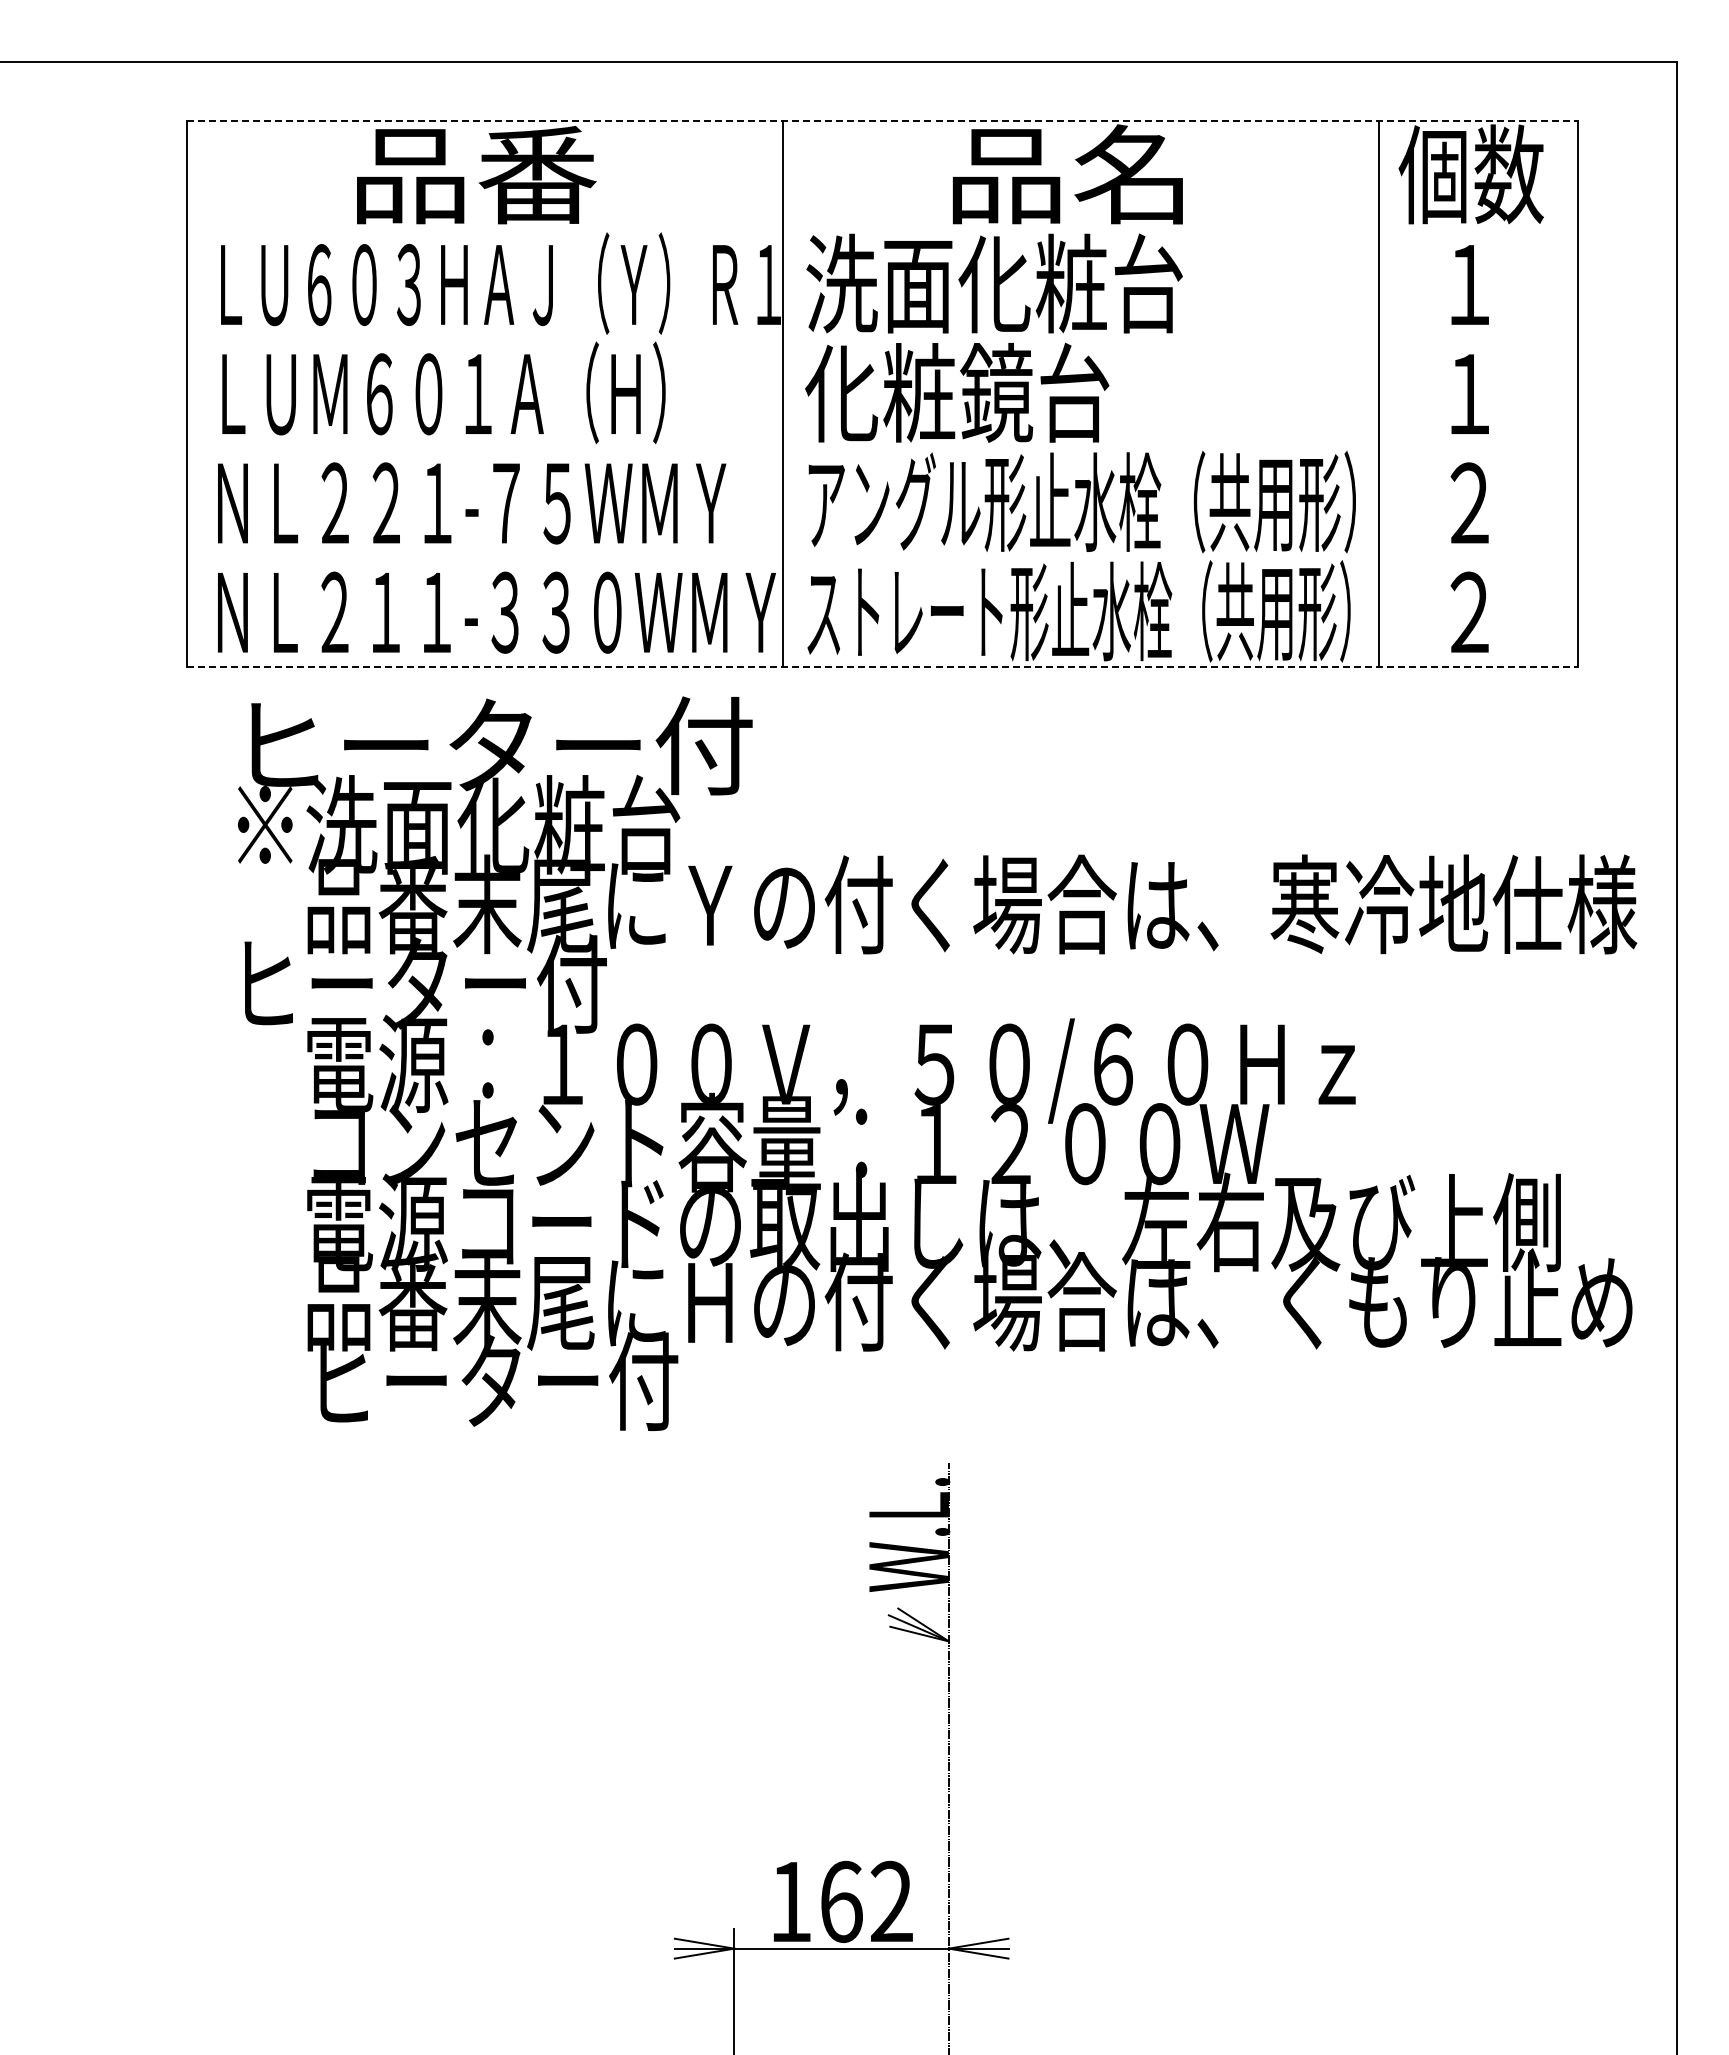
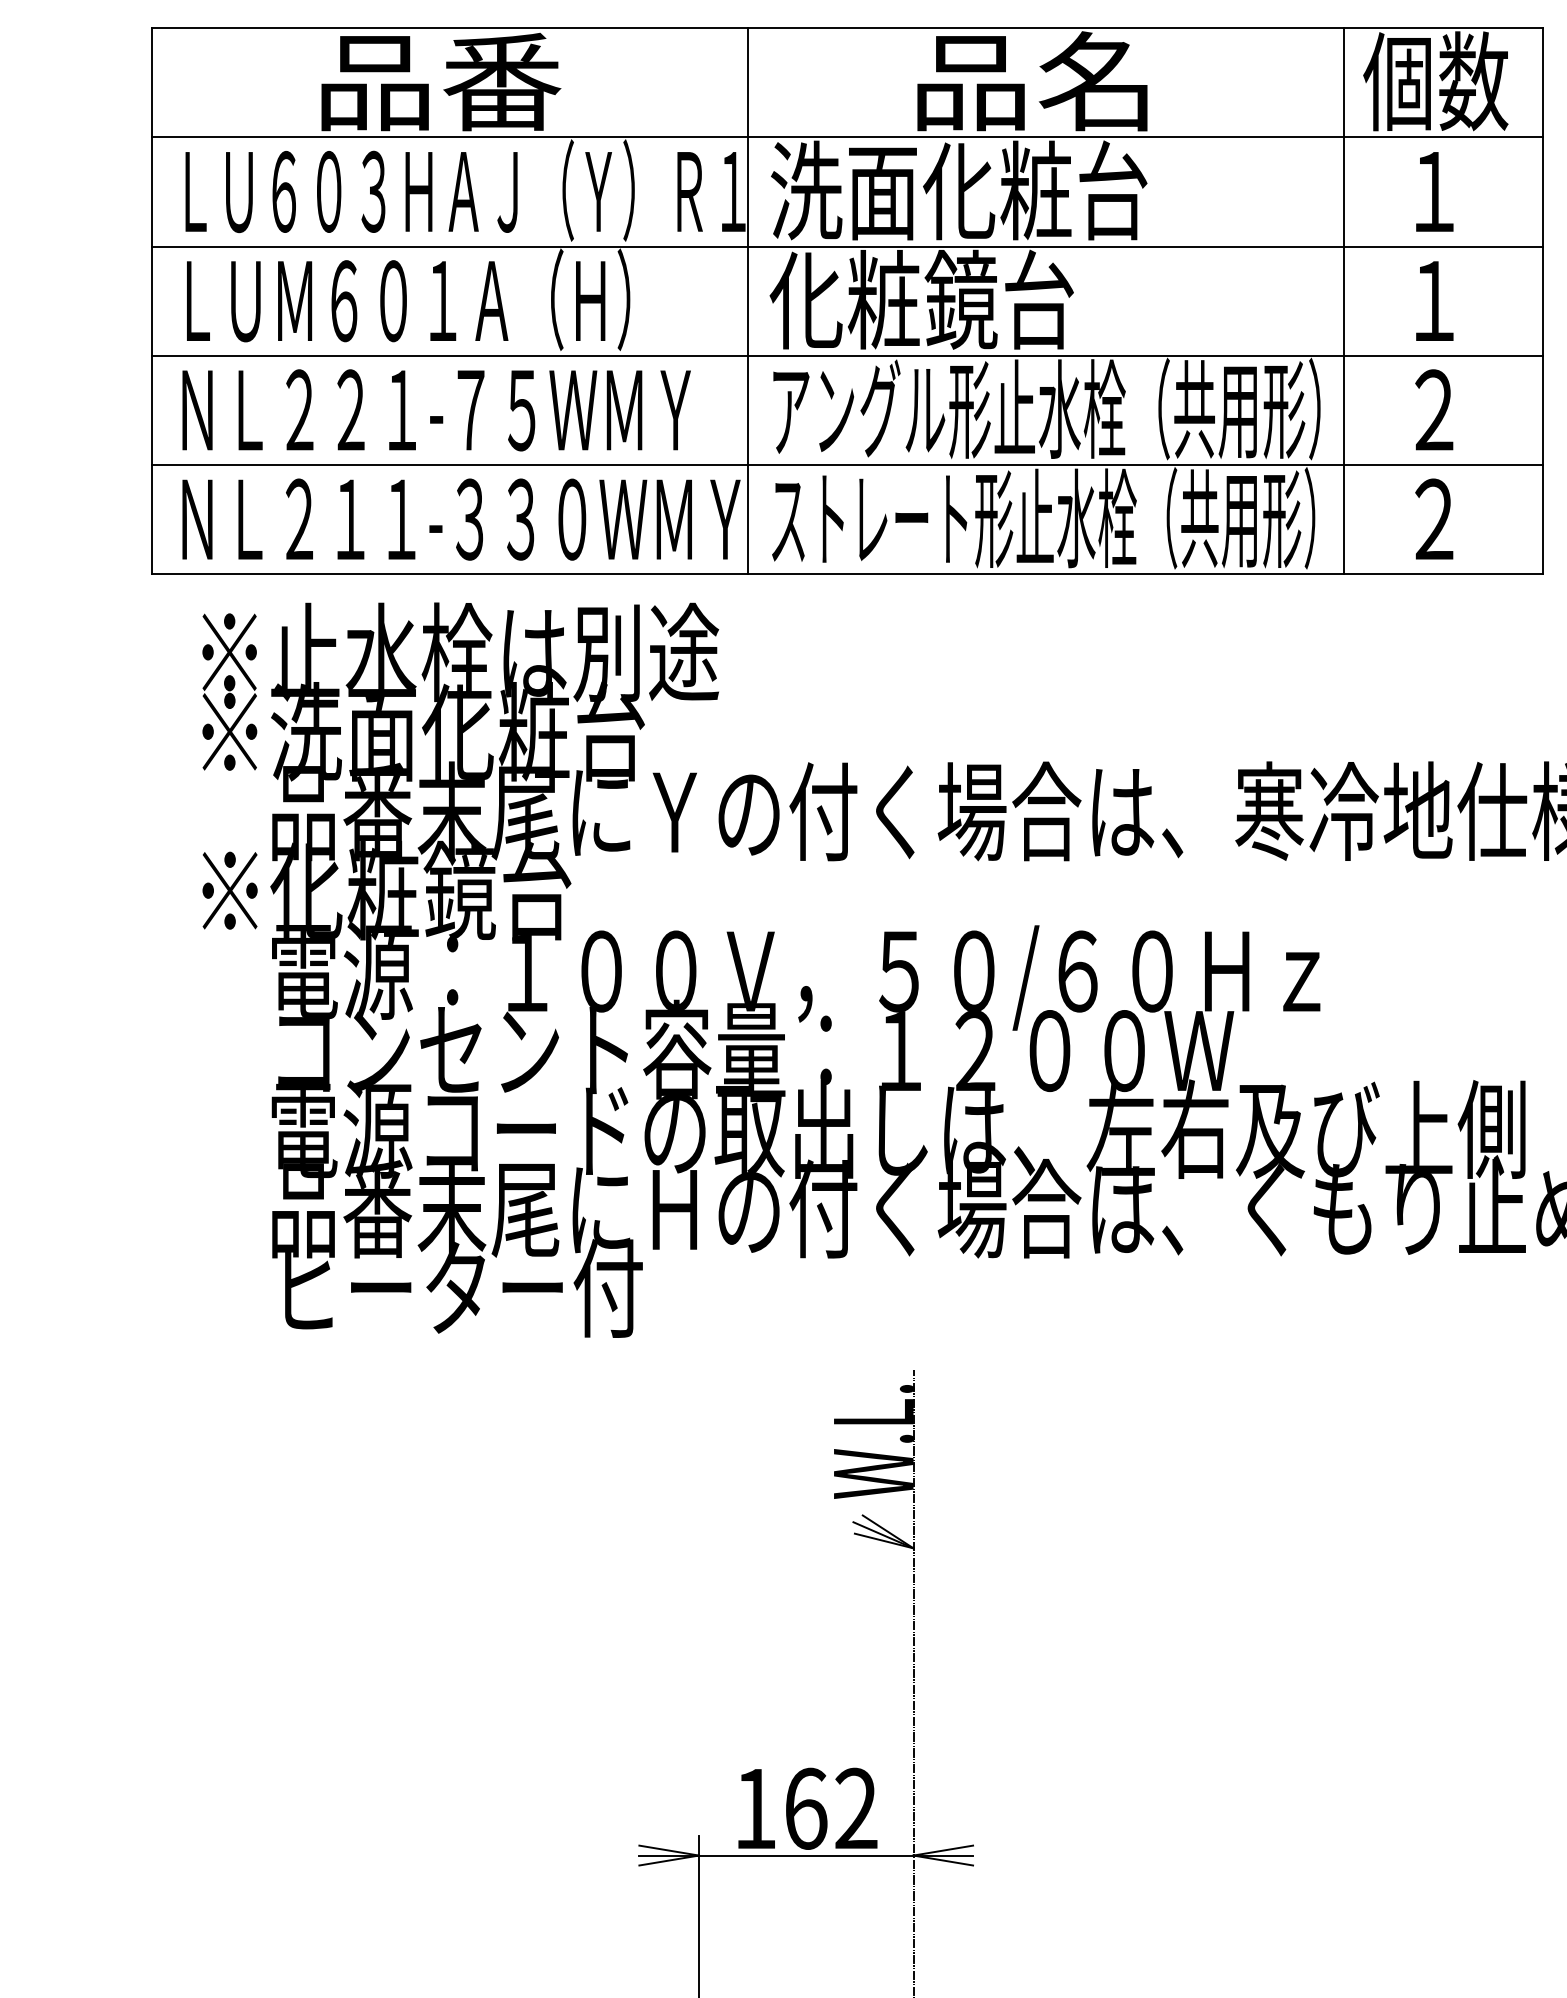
line: (883, 121) -> (848, 28), dashed -> solid
line: (882, 230) -> (847, 137), added
line: (882, 339) -> (847, 246), added
line: (882, 448) -> (847, 355), added
line: (882, 558) -> (847, 465), added
line: (883, 667) -> (848, 574), dashed -> solid
text: (495, 745) -> (460, 652), ヒーター付 -> ※止水栓は別途
text: (422, 983) -> (387, 890), ヒーター付 -> ※化粧鏡台

